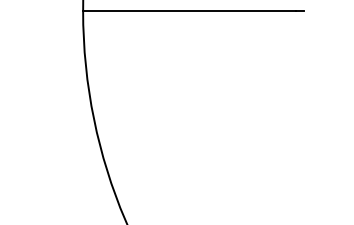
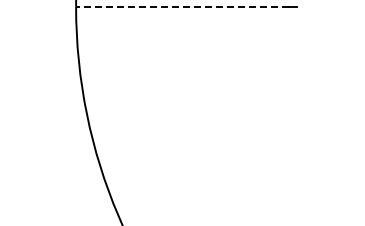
line: (189, 11) -> (182, 6), solid -> dashed

